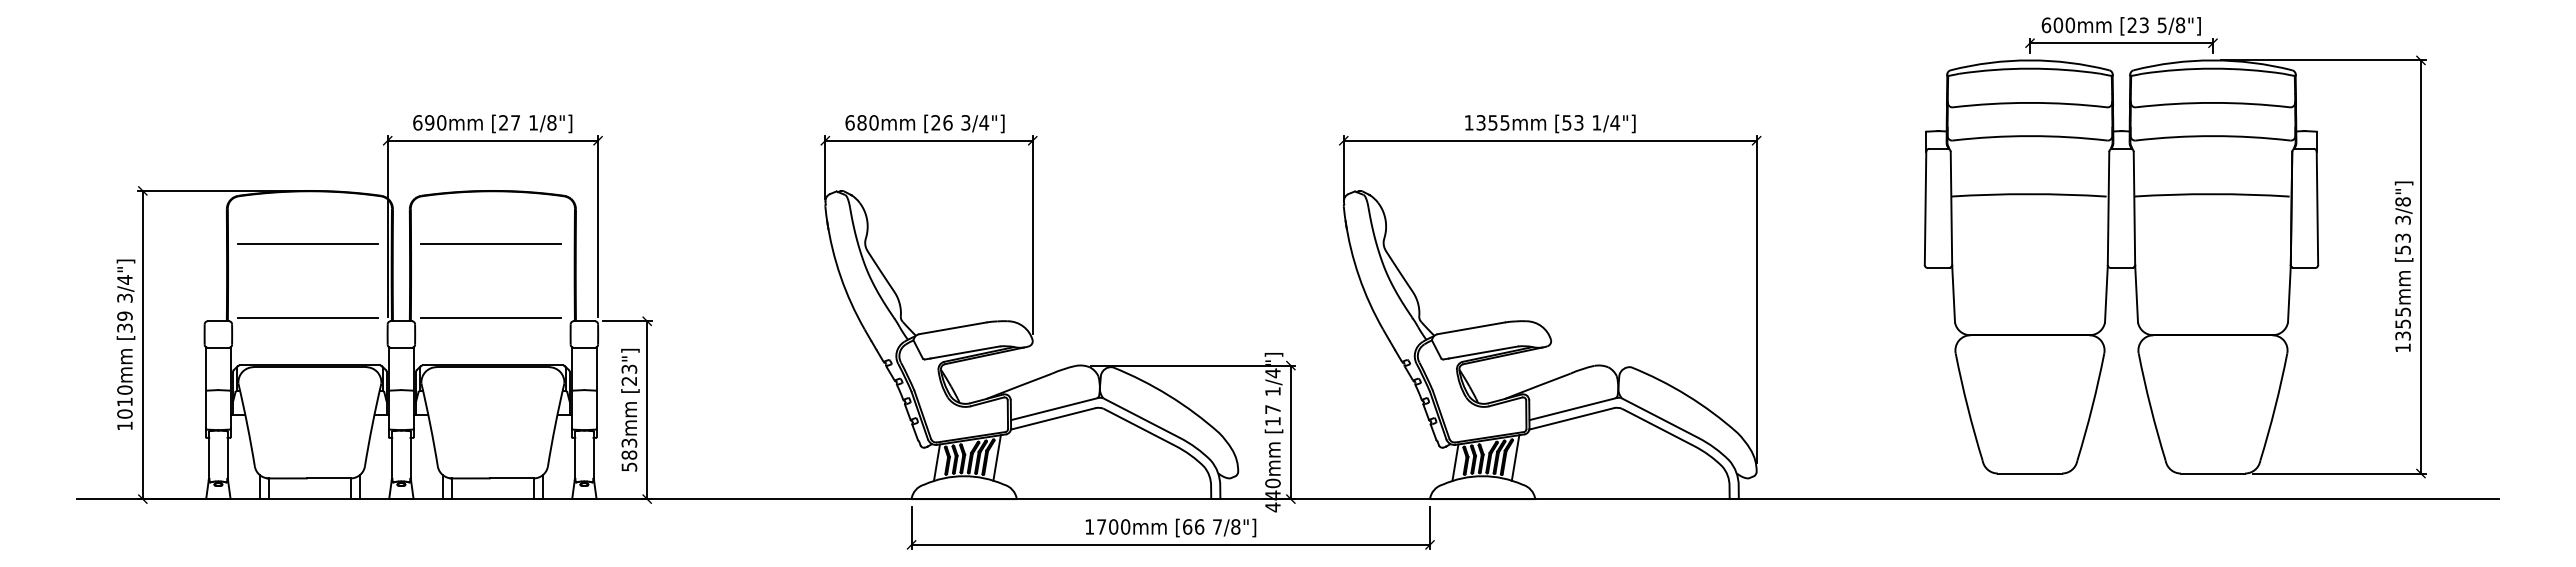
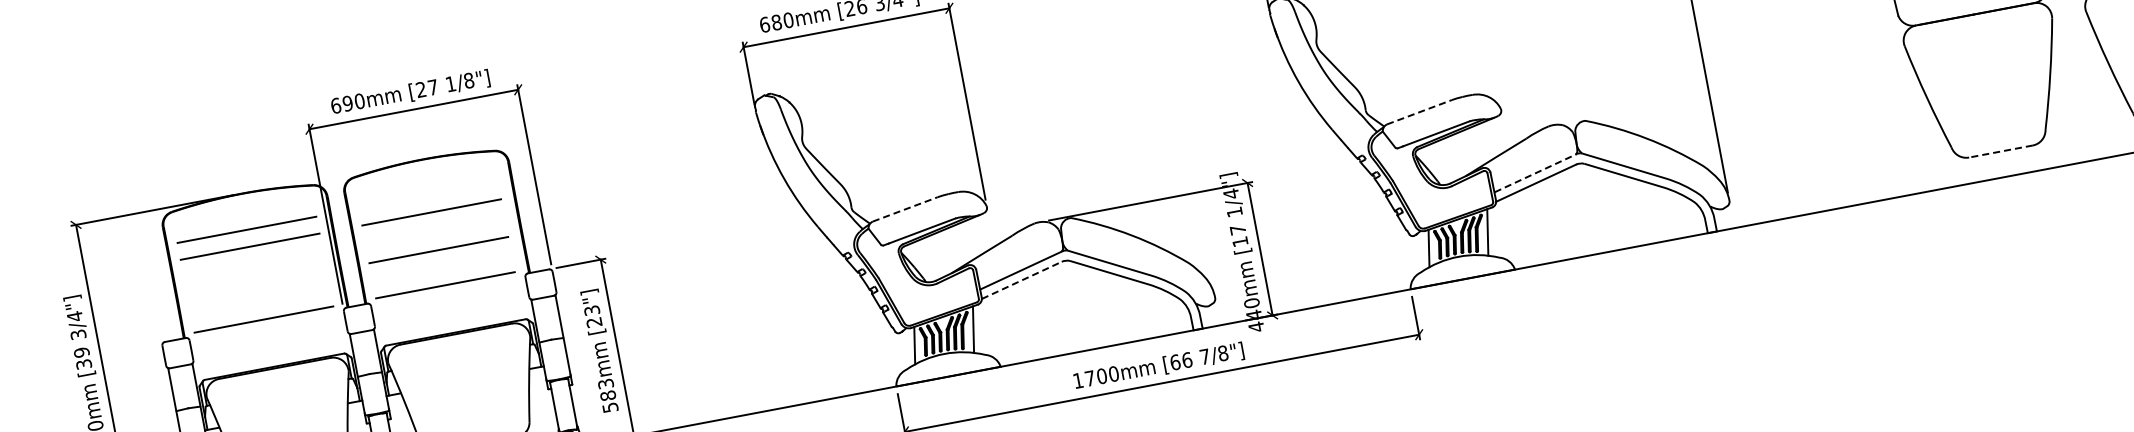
line: (307, 226) -> (246, 229), added
line: (490, 281) -> (437, 249), added
line: (953, 328) -> (905, 209), solid -> dashed
line: (1471, 328) -> (1419, 112), solid -> dashed
line: (1573, 408) -> (1535, 172), solid -> dashed
line: (1053, 418) -> (1022, 279), solid -> dashed
line: (2029, 473) -> (2000, 151), solid -> dashed

